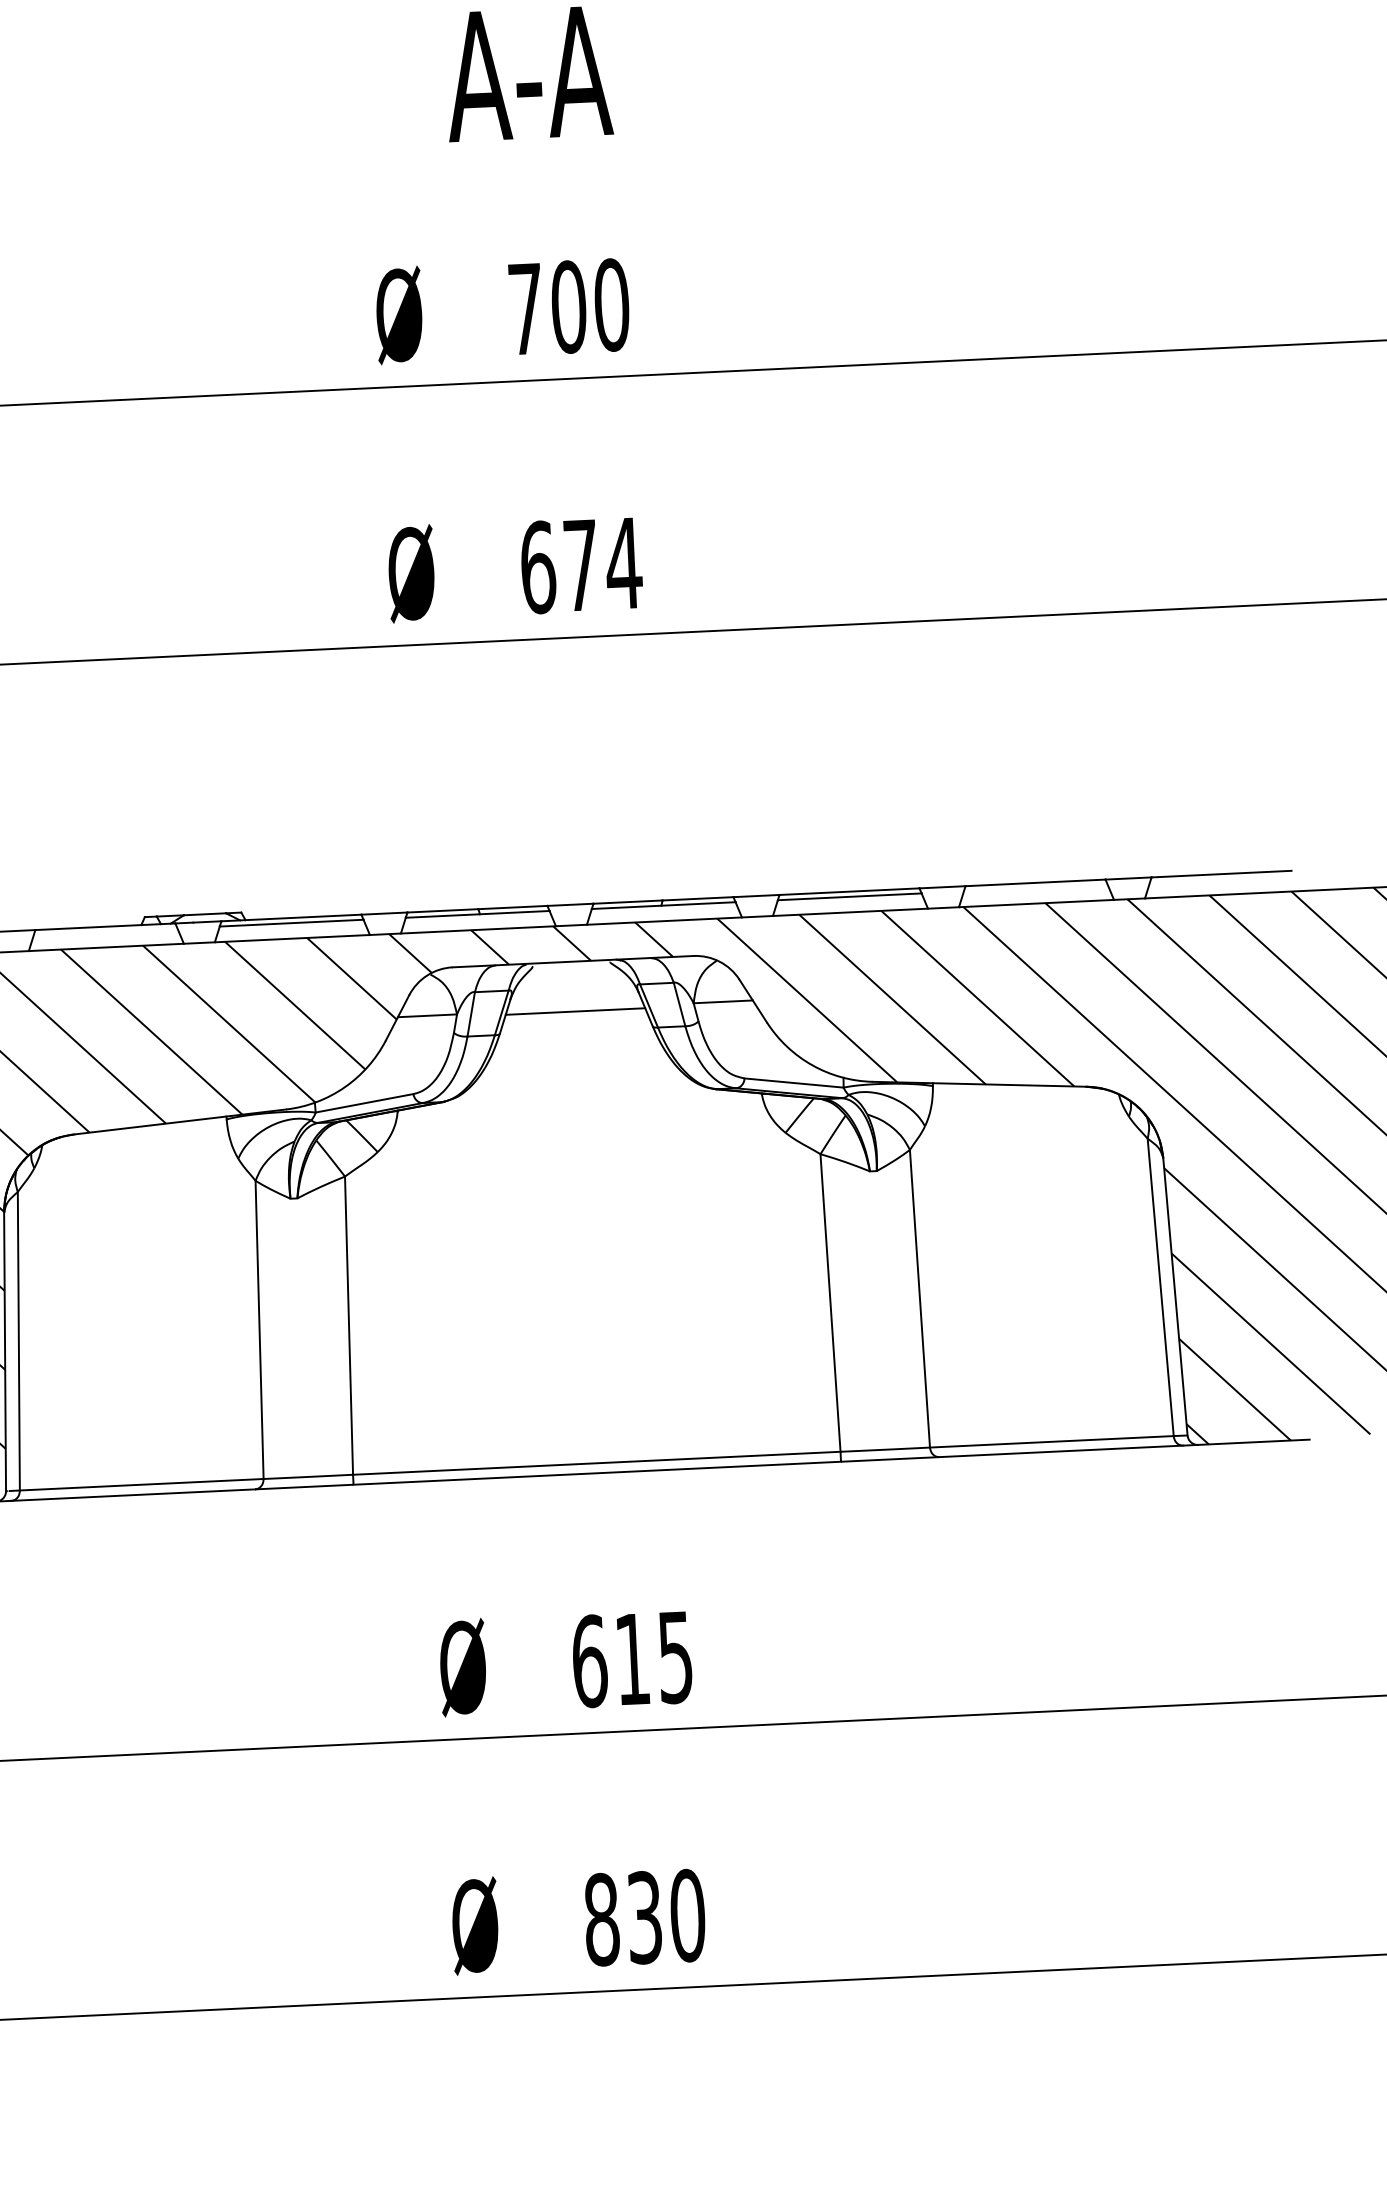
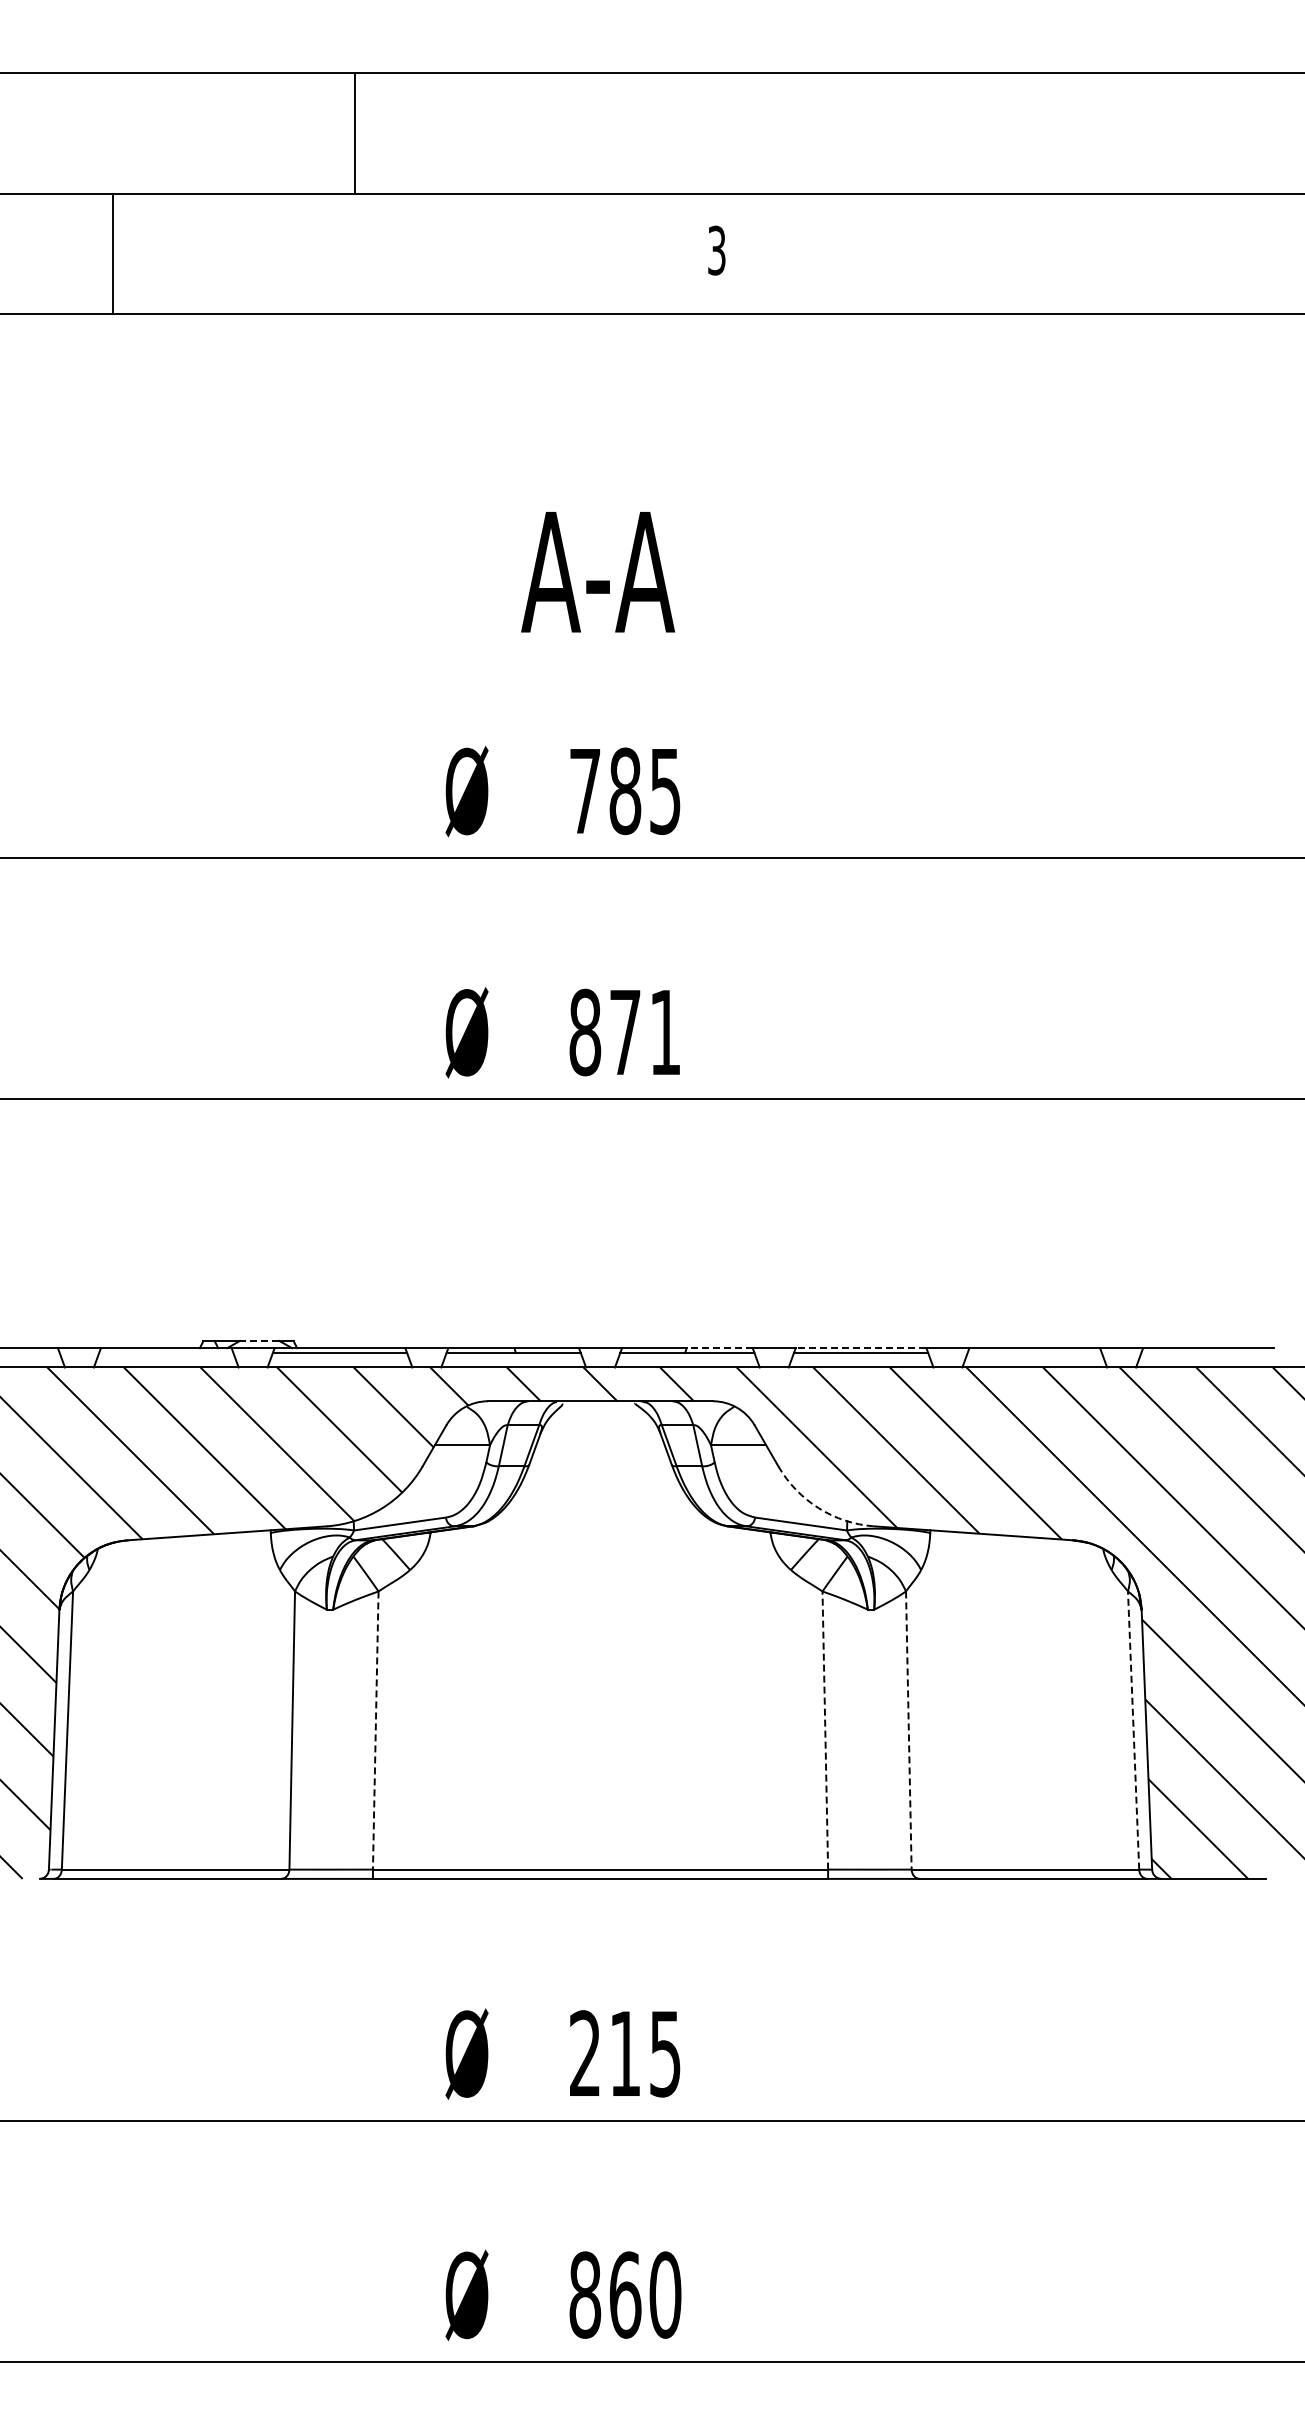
text: (590, 306) -> (645, 791), 700 -> 785
text: (581, 565) -> (625, 1032), 674 -> 871
line: (848, 892) -> (860, 1348), solid -> dashed
line: (697, 899) -> (719, 1348), solid -> dashed
line: (204, 913) -> (259, 1340), solid -> dashed
line: (575, 1011) -> (600, 1447), removed
arc: (812, 1065) -> (818, 1508), solid -> dashed
line: (1160, 1287) -> (1133, 1730), solid -> dashed
line: (919, 1299) -> (908, 1731), solid -> dashed
line: (830, 1302) -> (825, 1730), solid -> dashed
line: (348, 1326) -> (375, 1731), solid -> dashed
text: (589, 1660) -> (585, 2053), 615 -> 215
text: (644, 1917) -> (625, 2294), 830 -> 860

